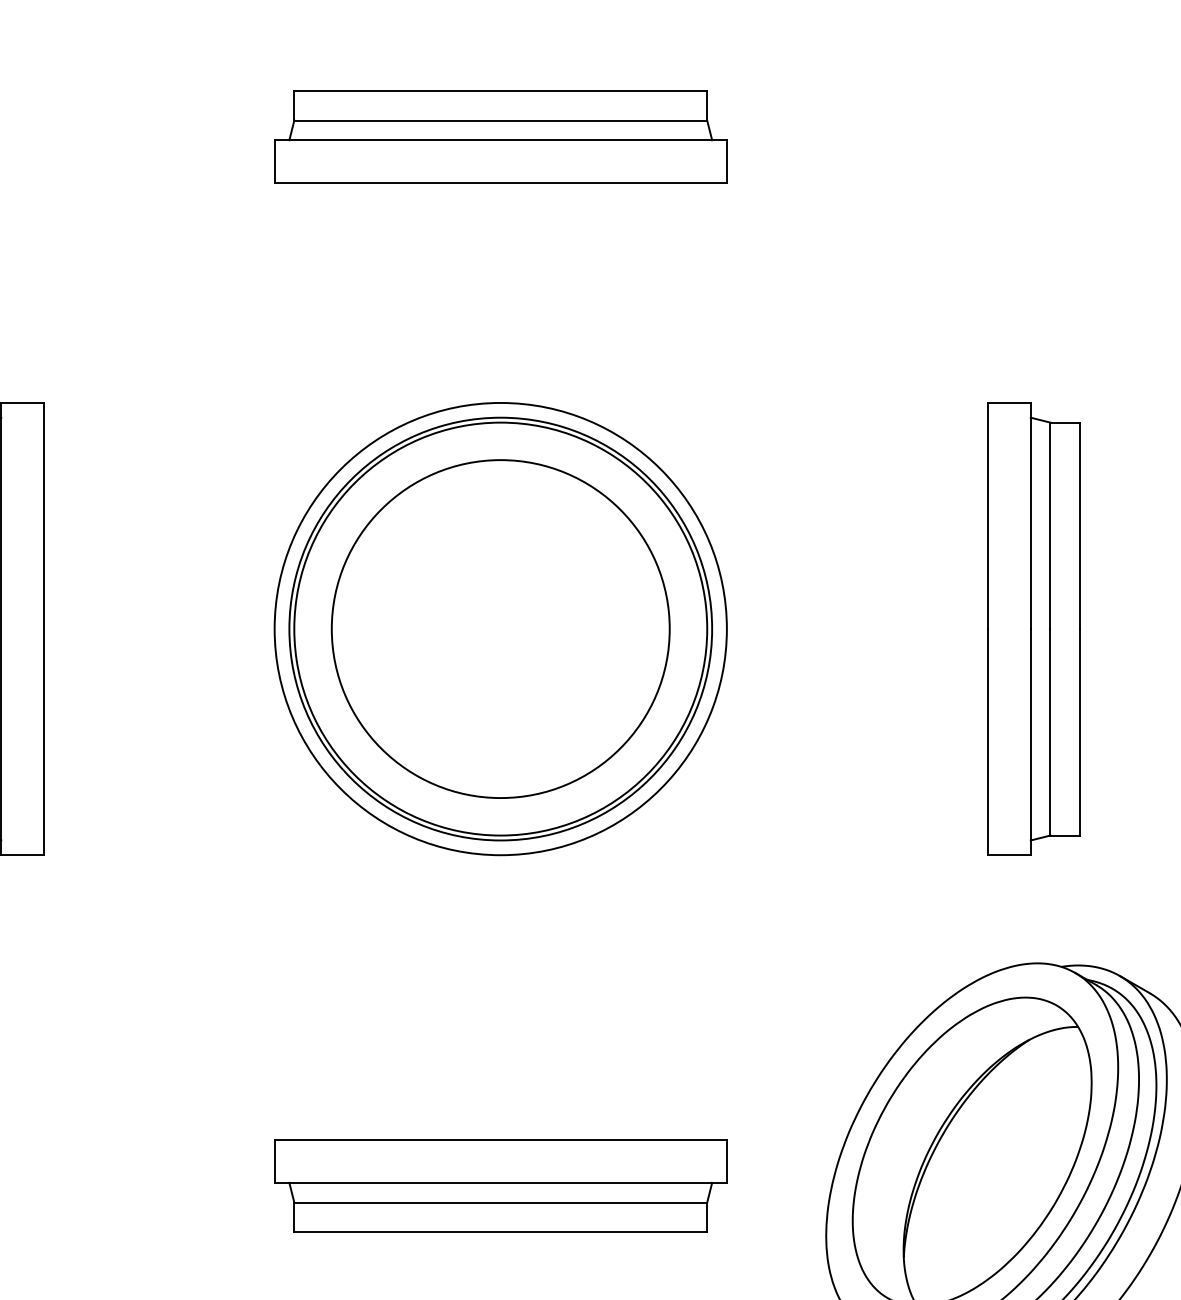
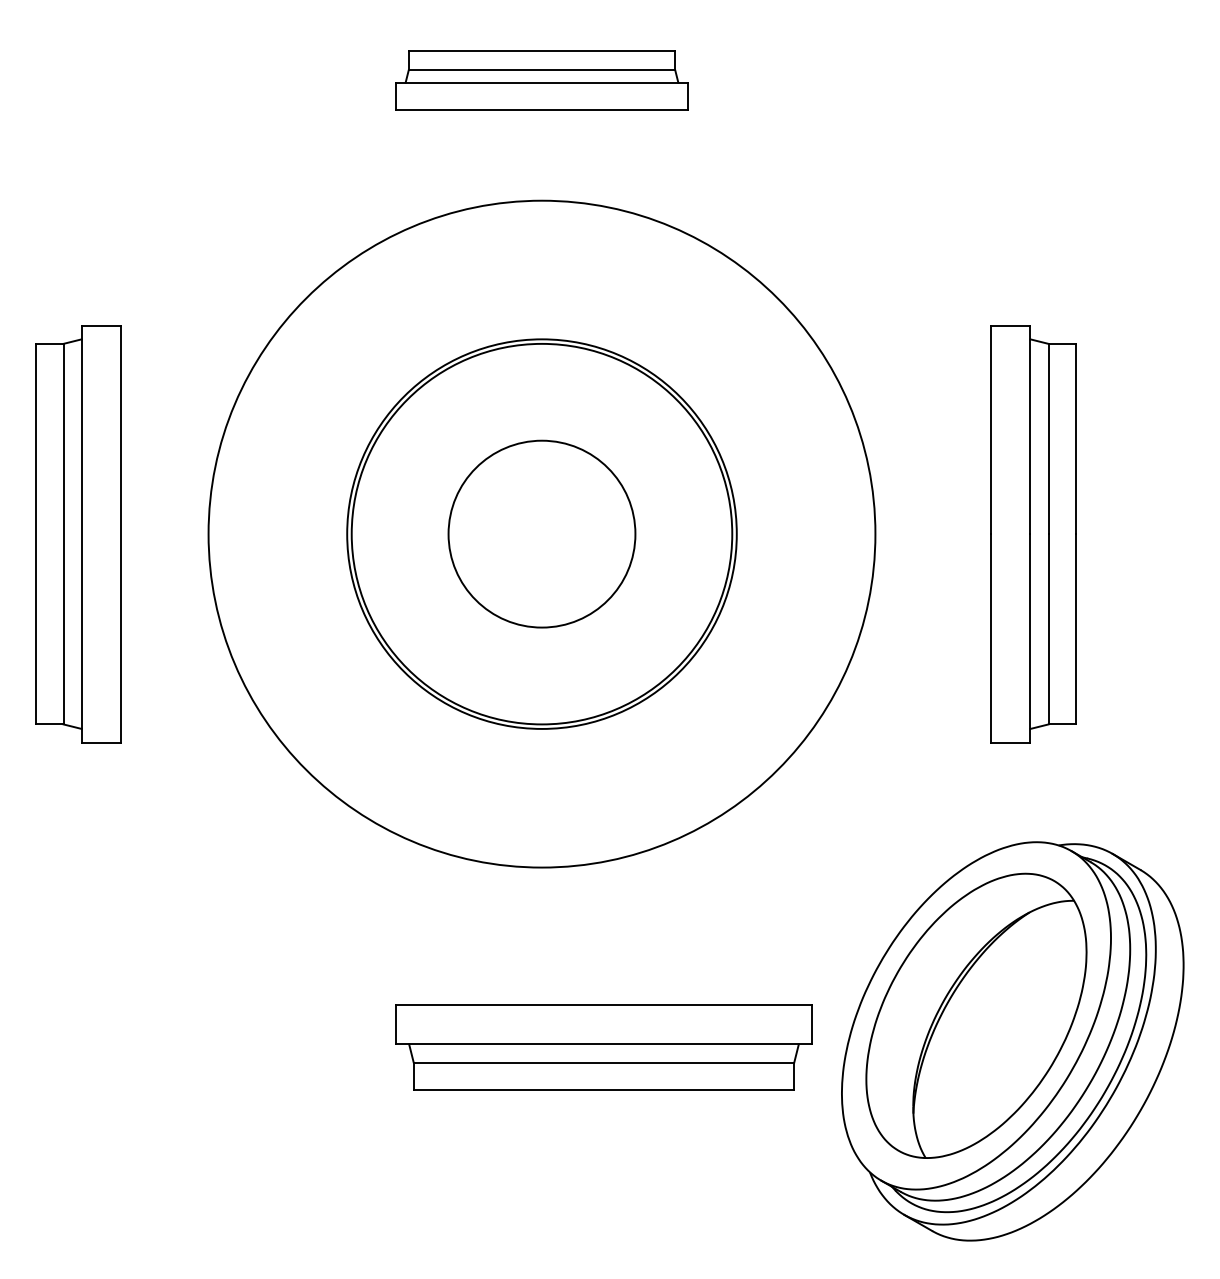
part: (500, 136) -> (541, 80), size x0.7
circle: (500, 628) -> (541, 533), size x0.6
circle: (500, 628) -> (541, 533), size x1.6
part: (500, 1186) -> (603, 1047), moved

